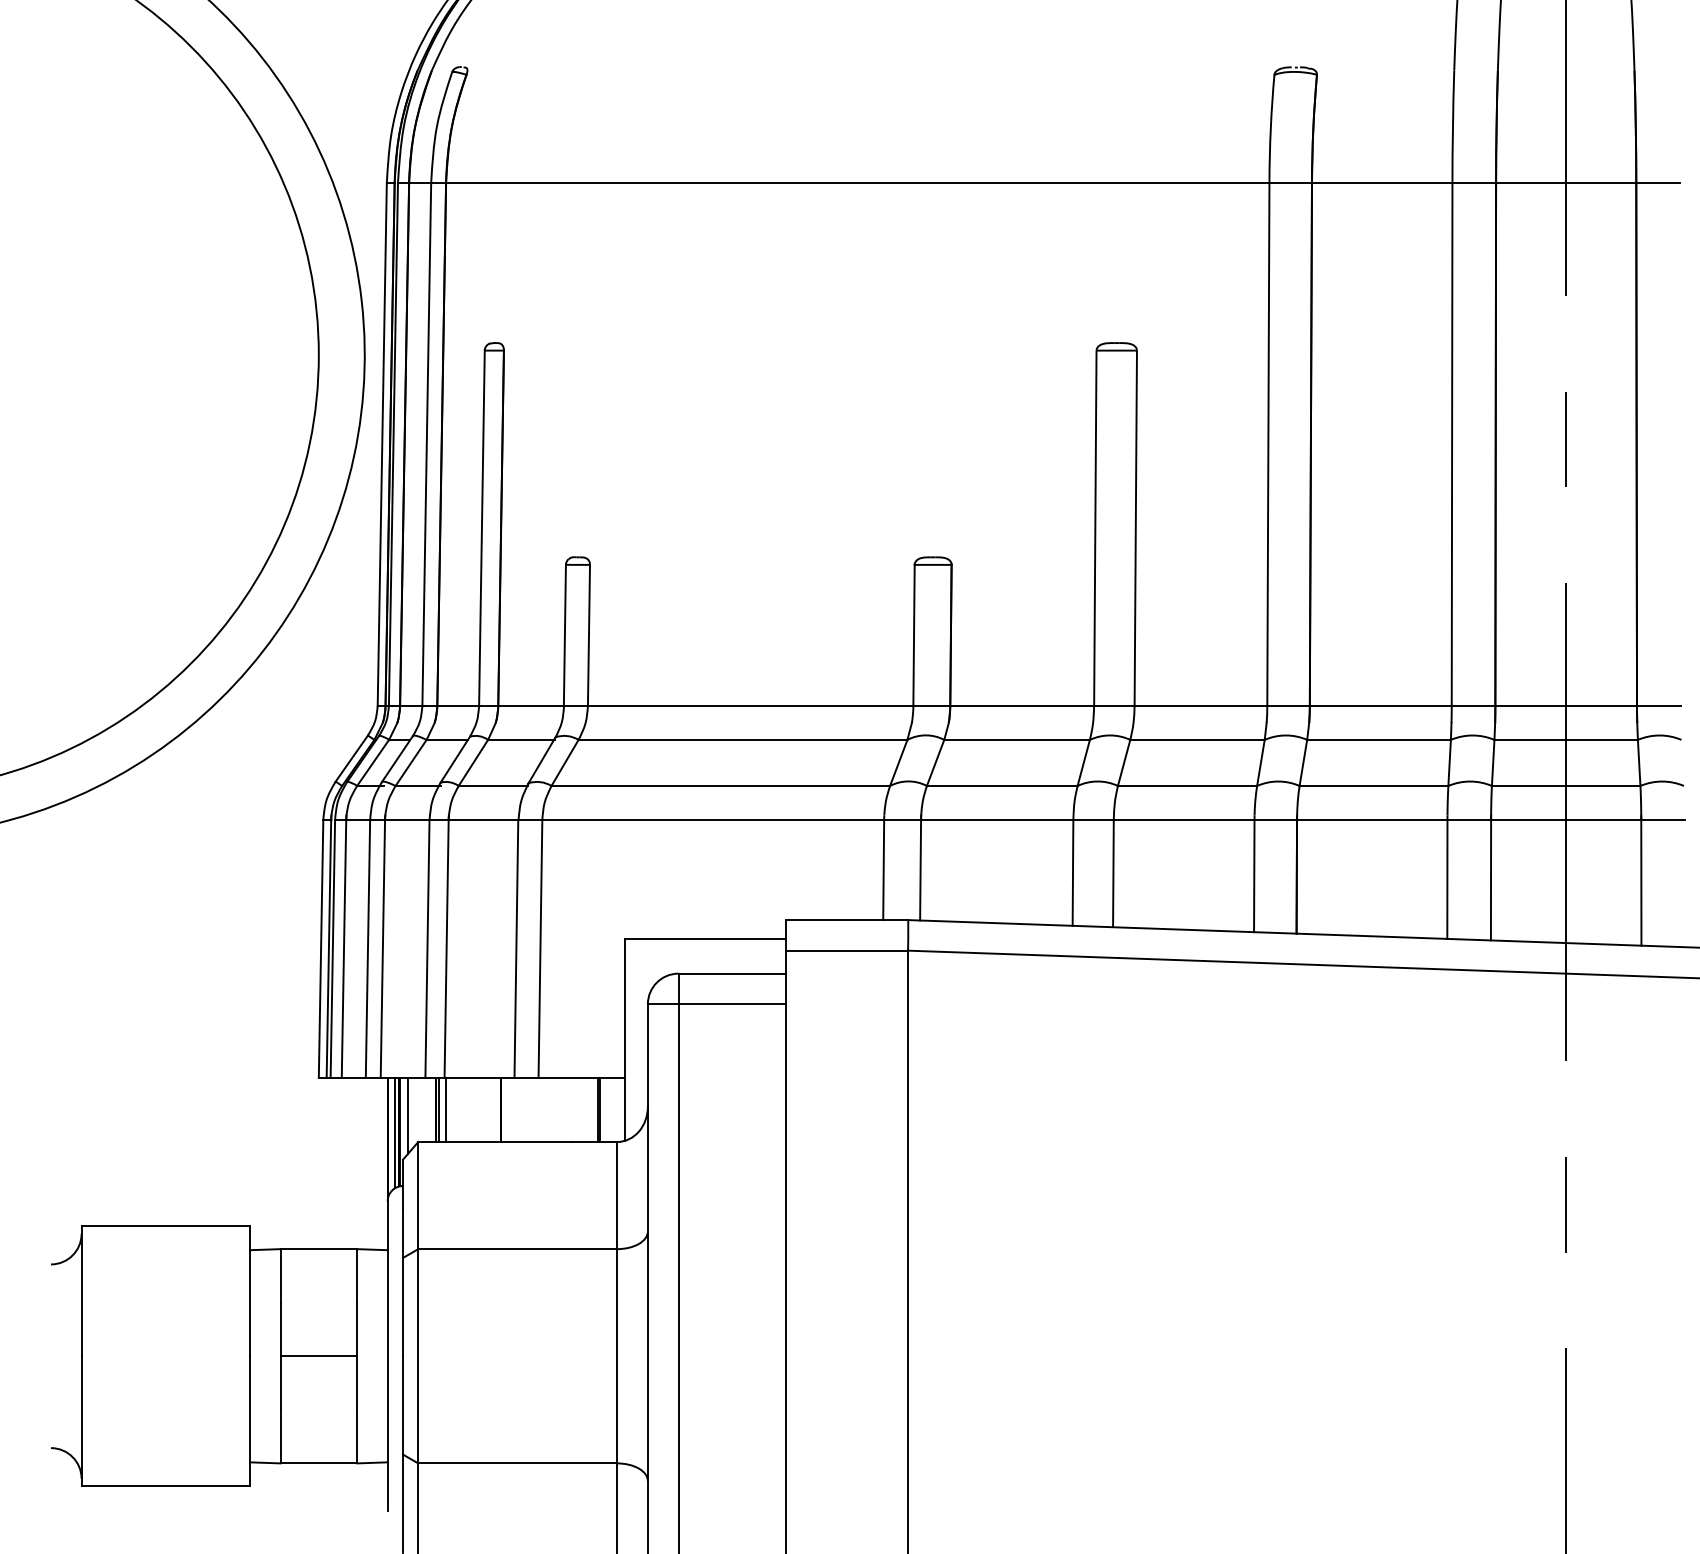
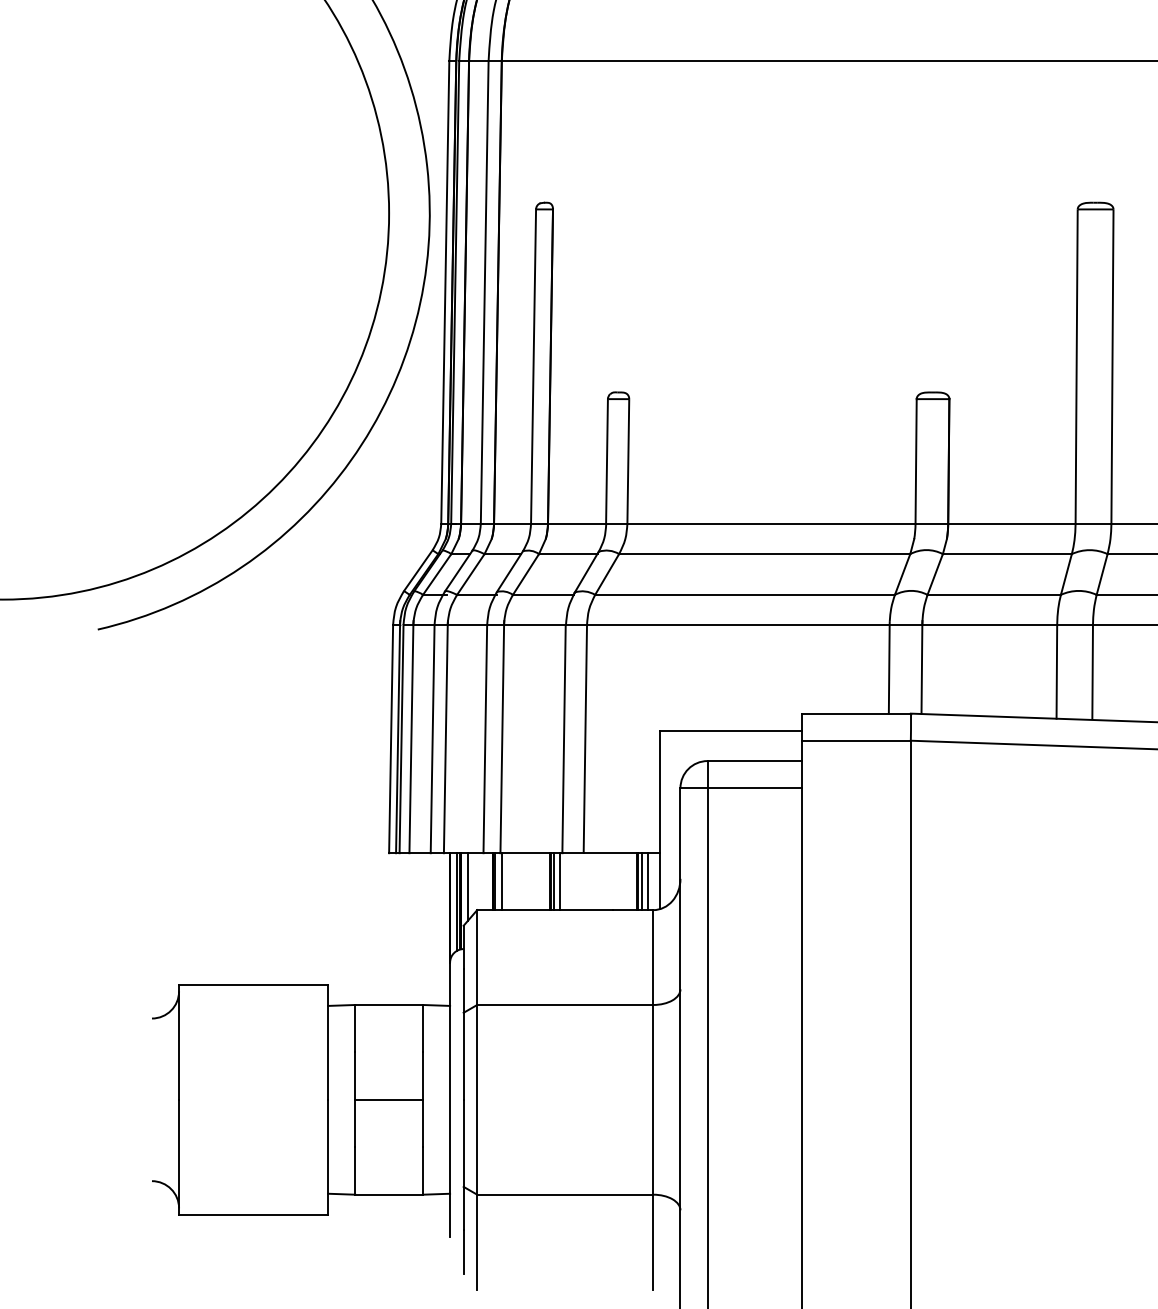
line: (504, 1109) -> (553, 881), added
line: (511, 1109) -> (559, 881), added
line: (604, 1109) -> (642, 881), added
line: (610, 1109) -> (647, 881), added

